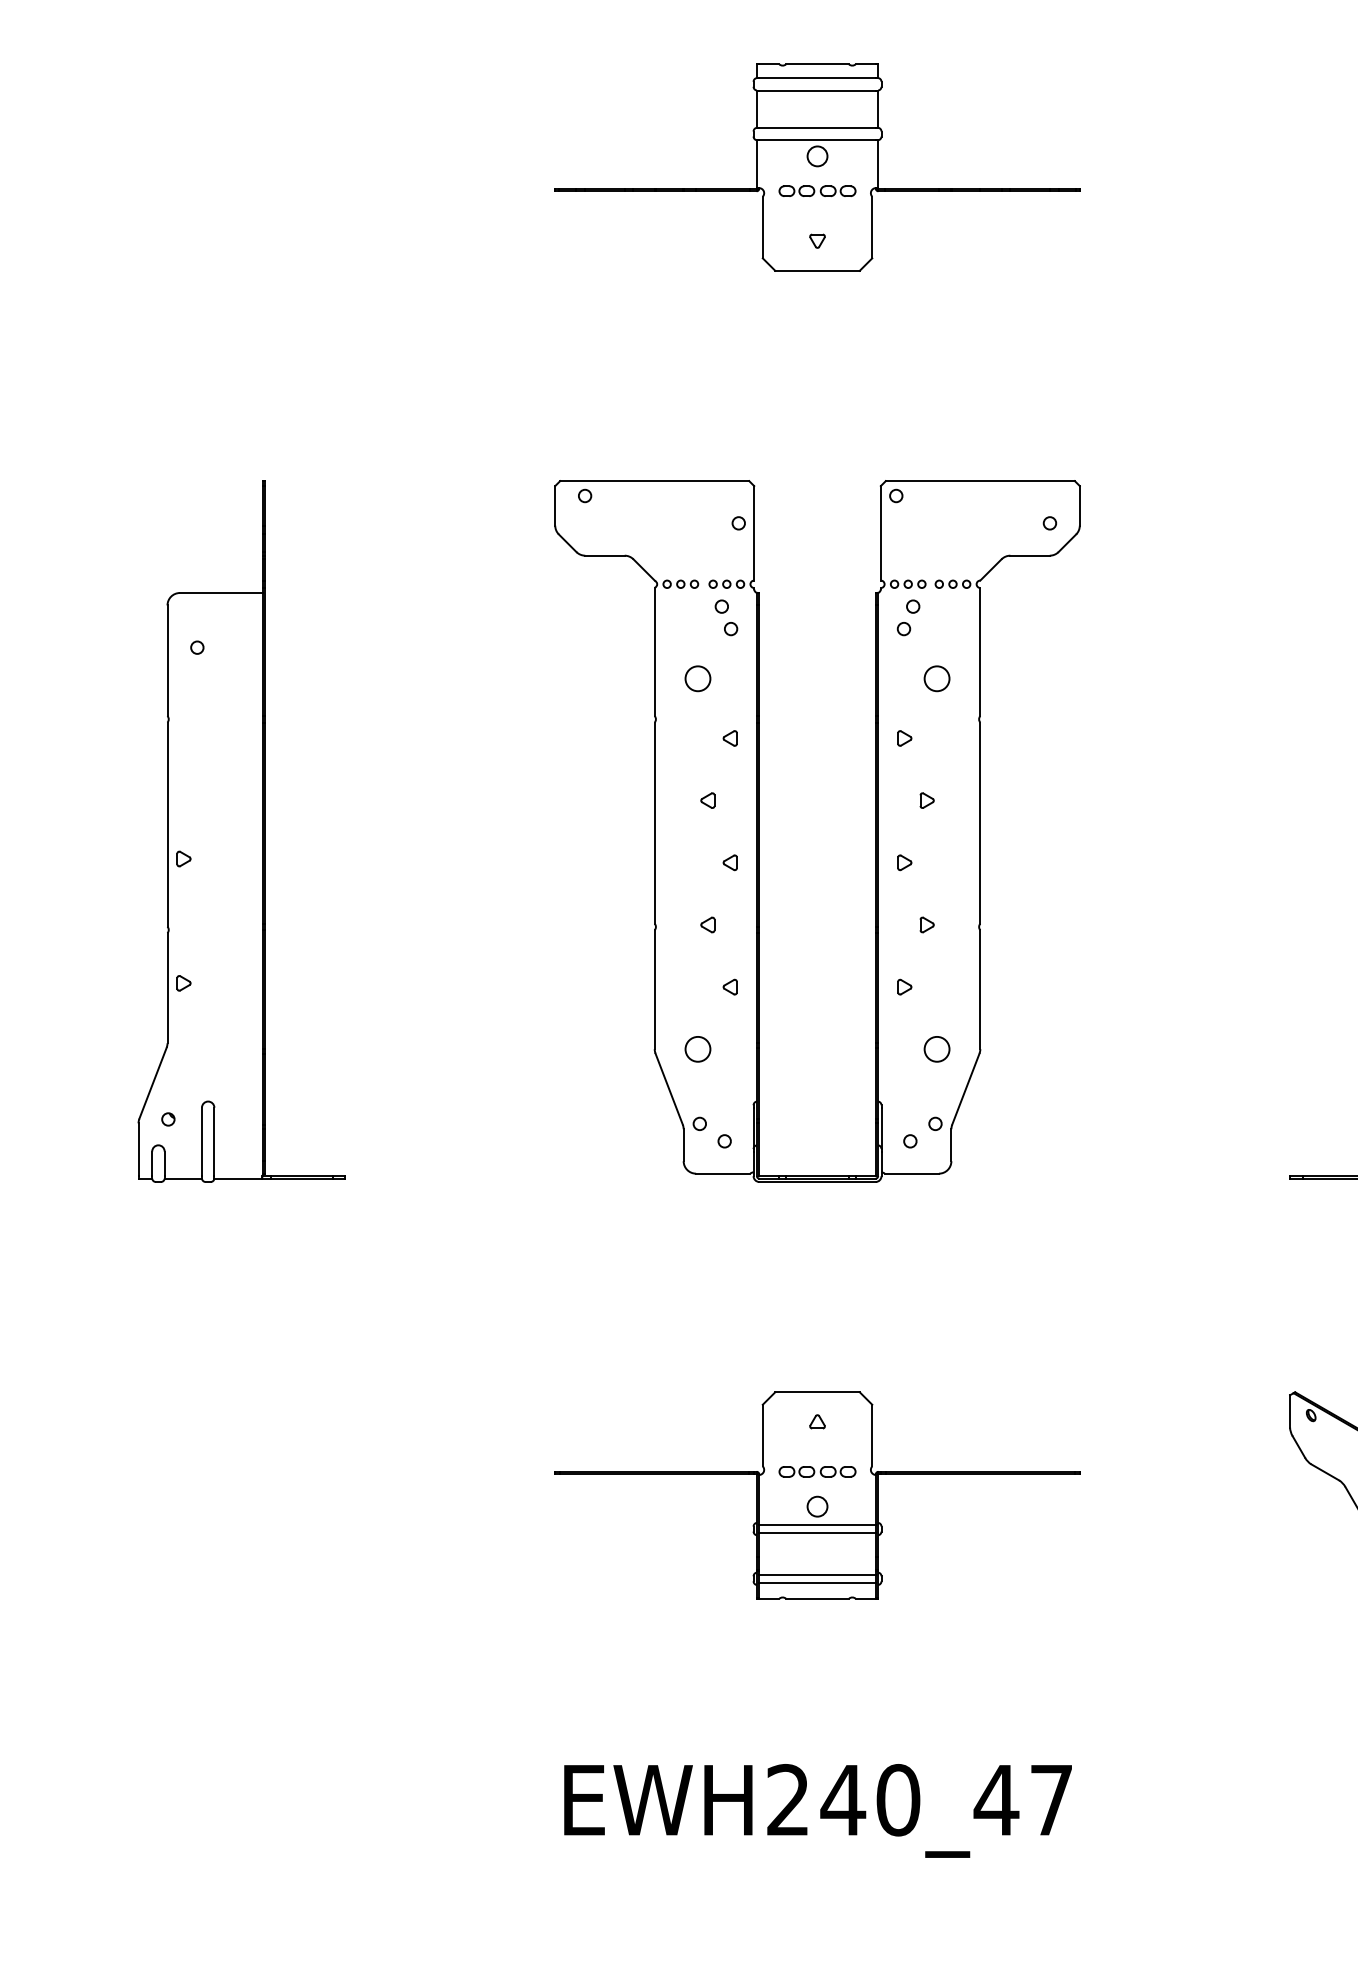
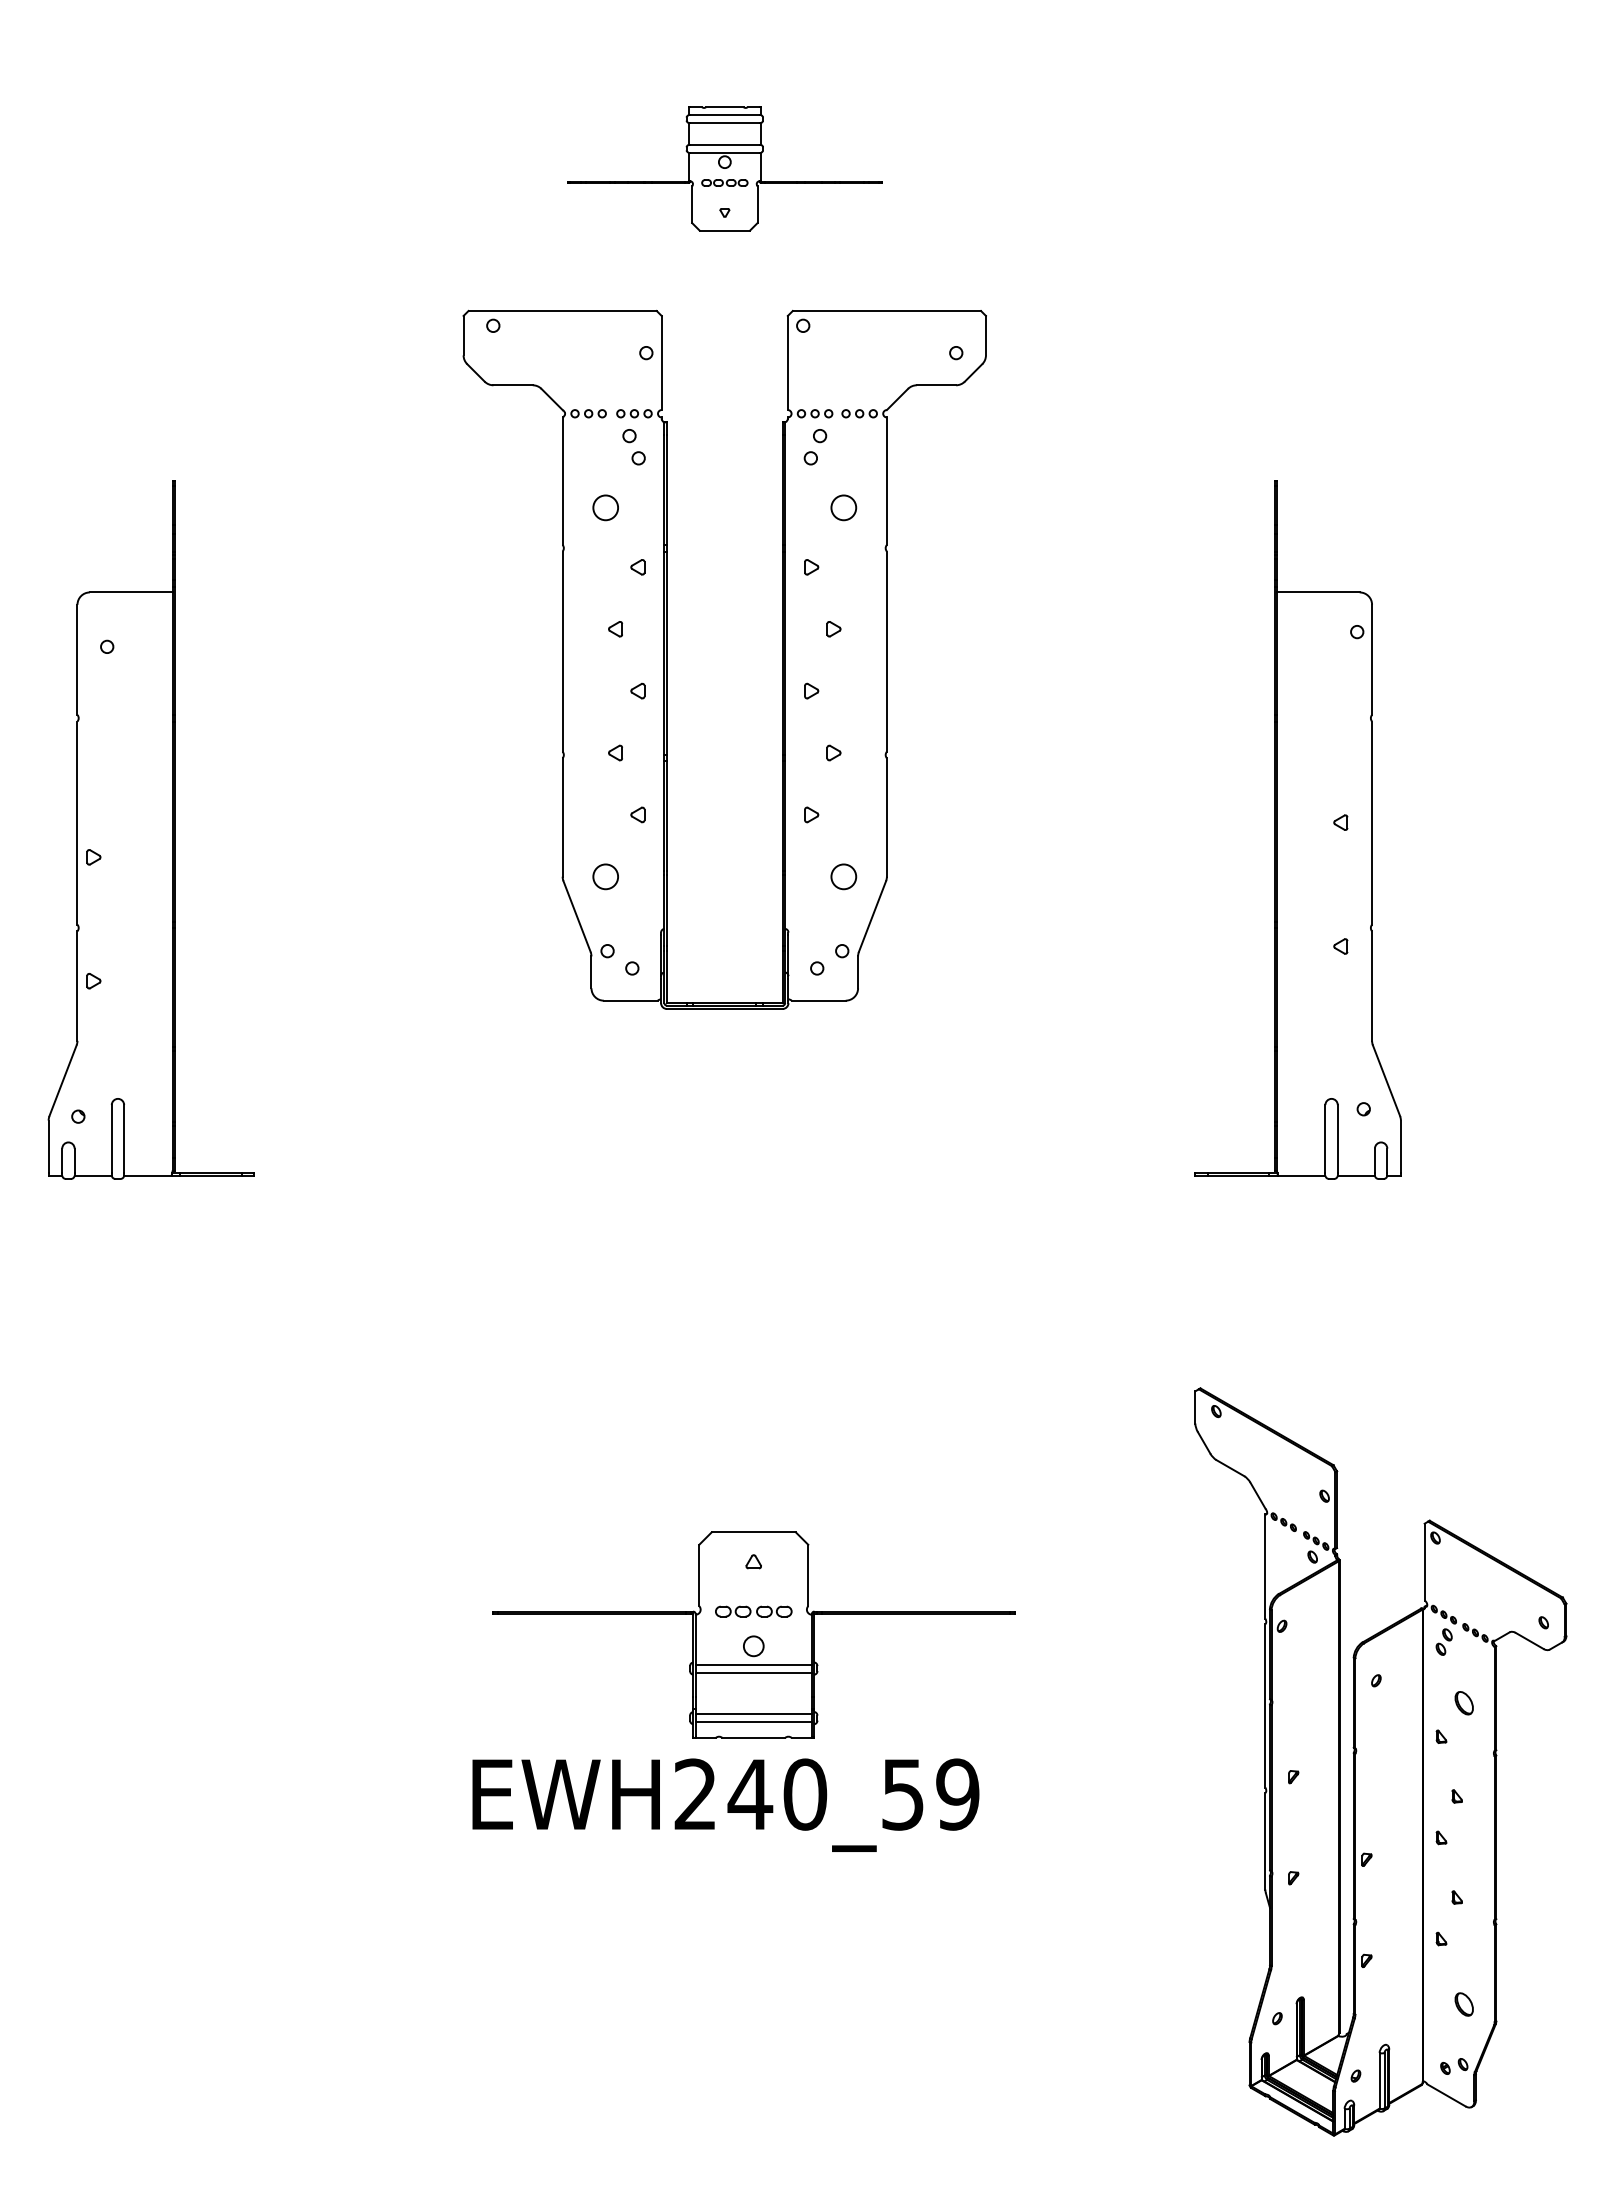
part: (817, 167) -> (724, 168), size x0.6
part: (760, 831) -> (667, 659), moved
part: (817, 1494) -> (753, 1634), moved
text: (1023, 1800) -> (929, 1794), EWH240_47 -> EWH240_59

